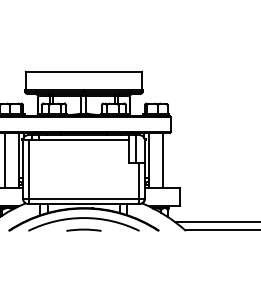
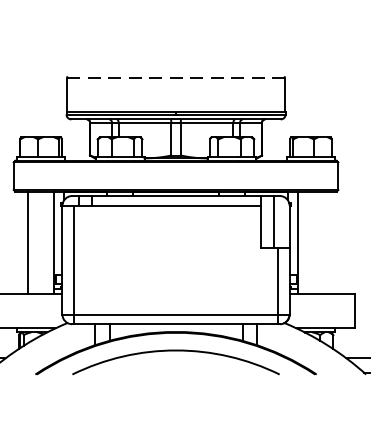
line: (84, 71) -> (177, 77), solid -> dashed
line: (163, 159) -> (324, 241), removed
line: (83, 229) -> (175, 371), removed

